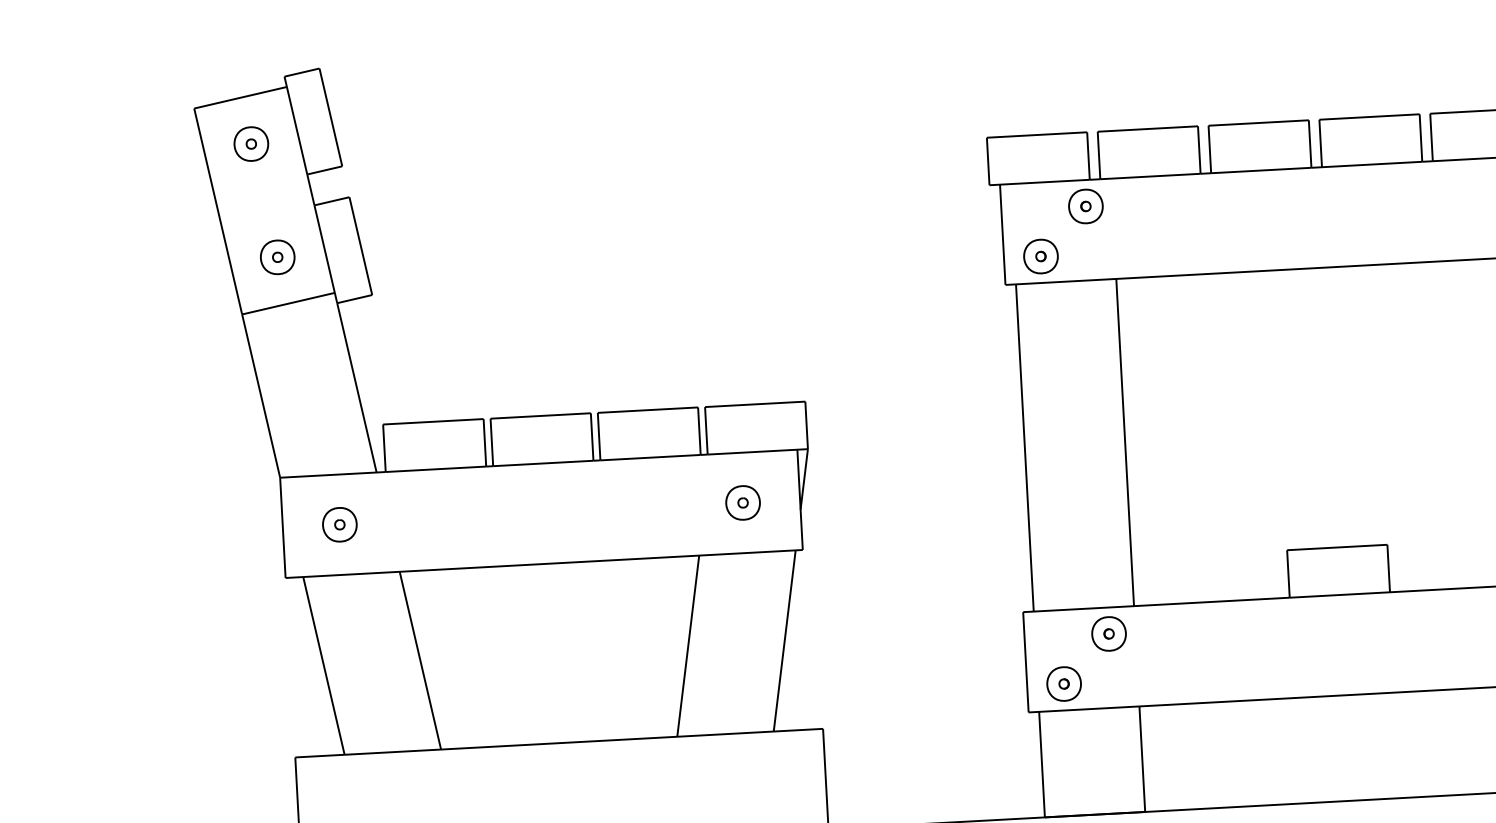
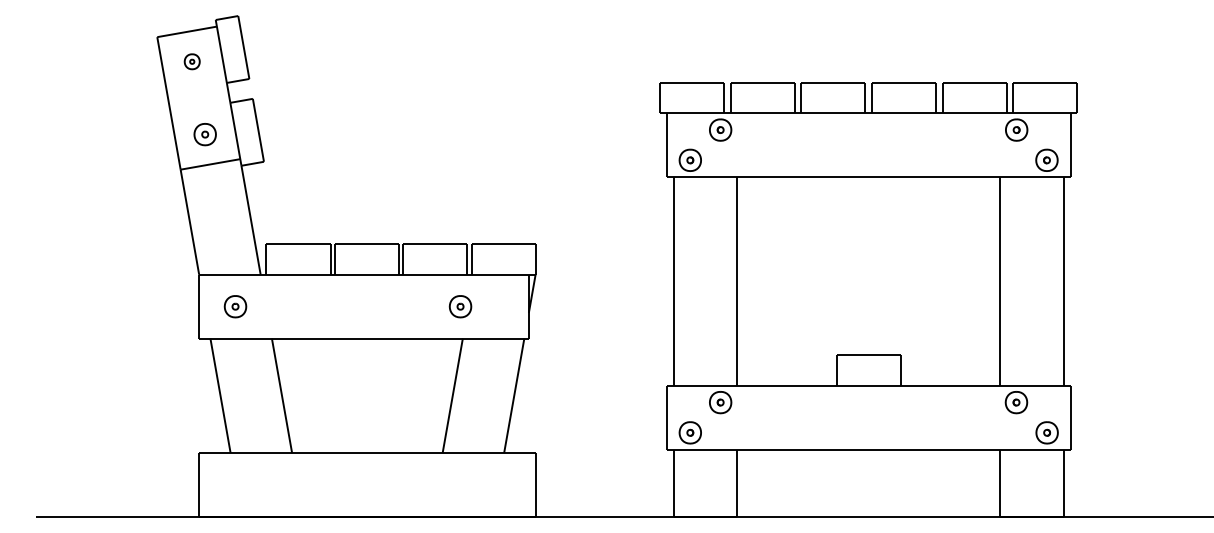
part: (249, 143) -> (191, 61), size x0.7
part: (743, 502) -> (460, 306), moved

